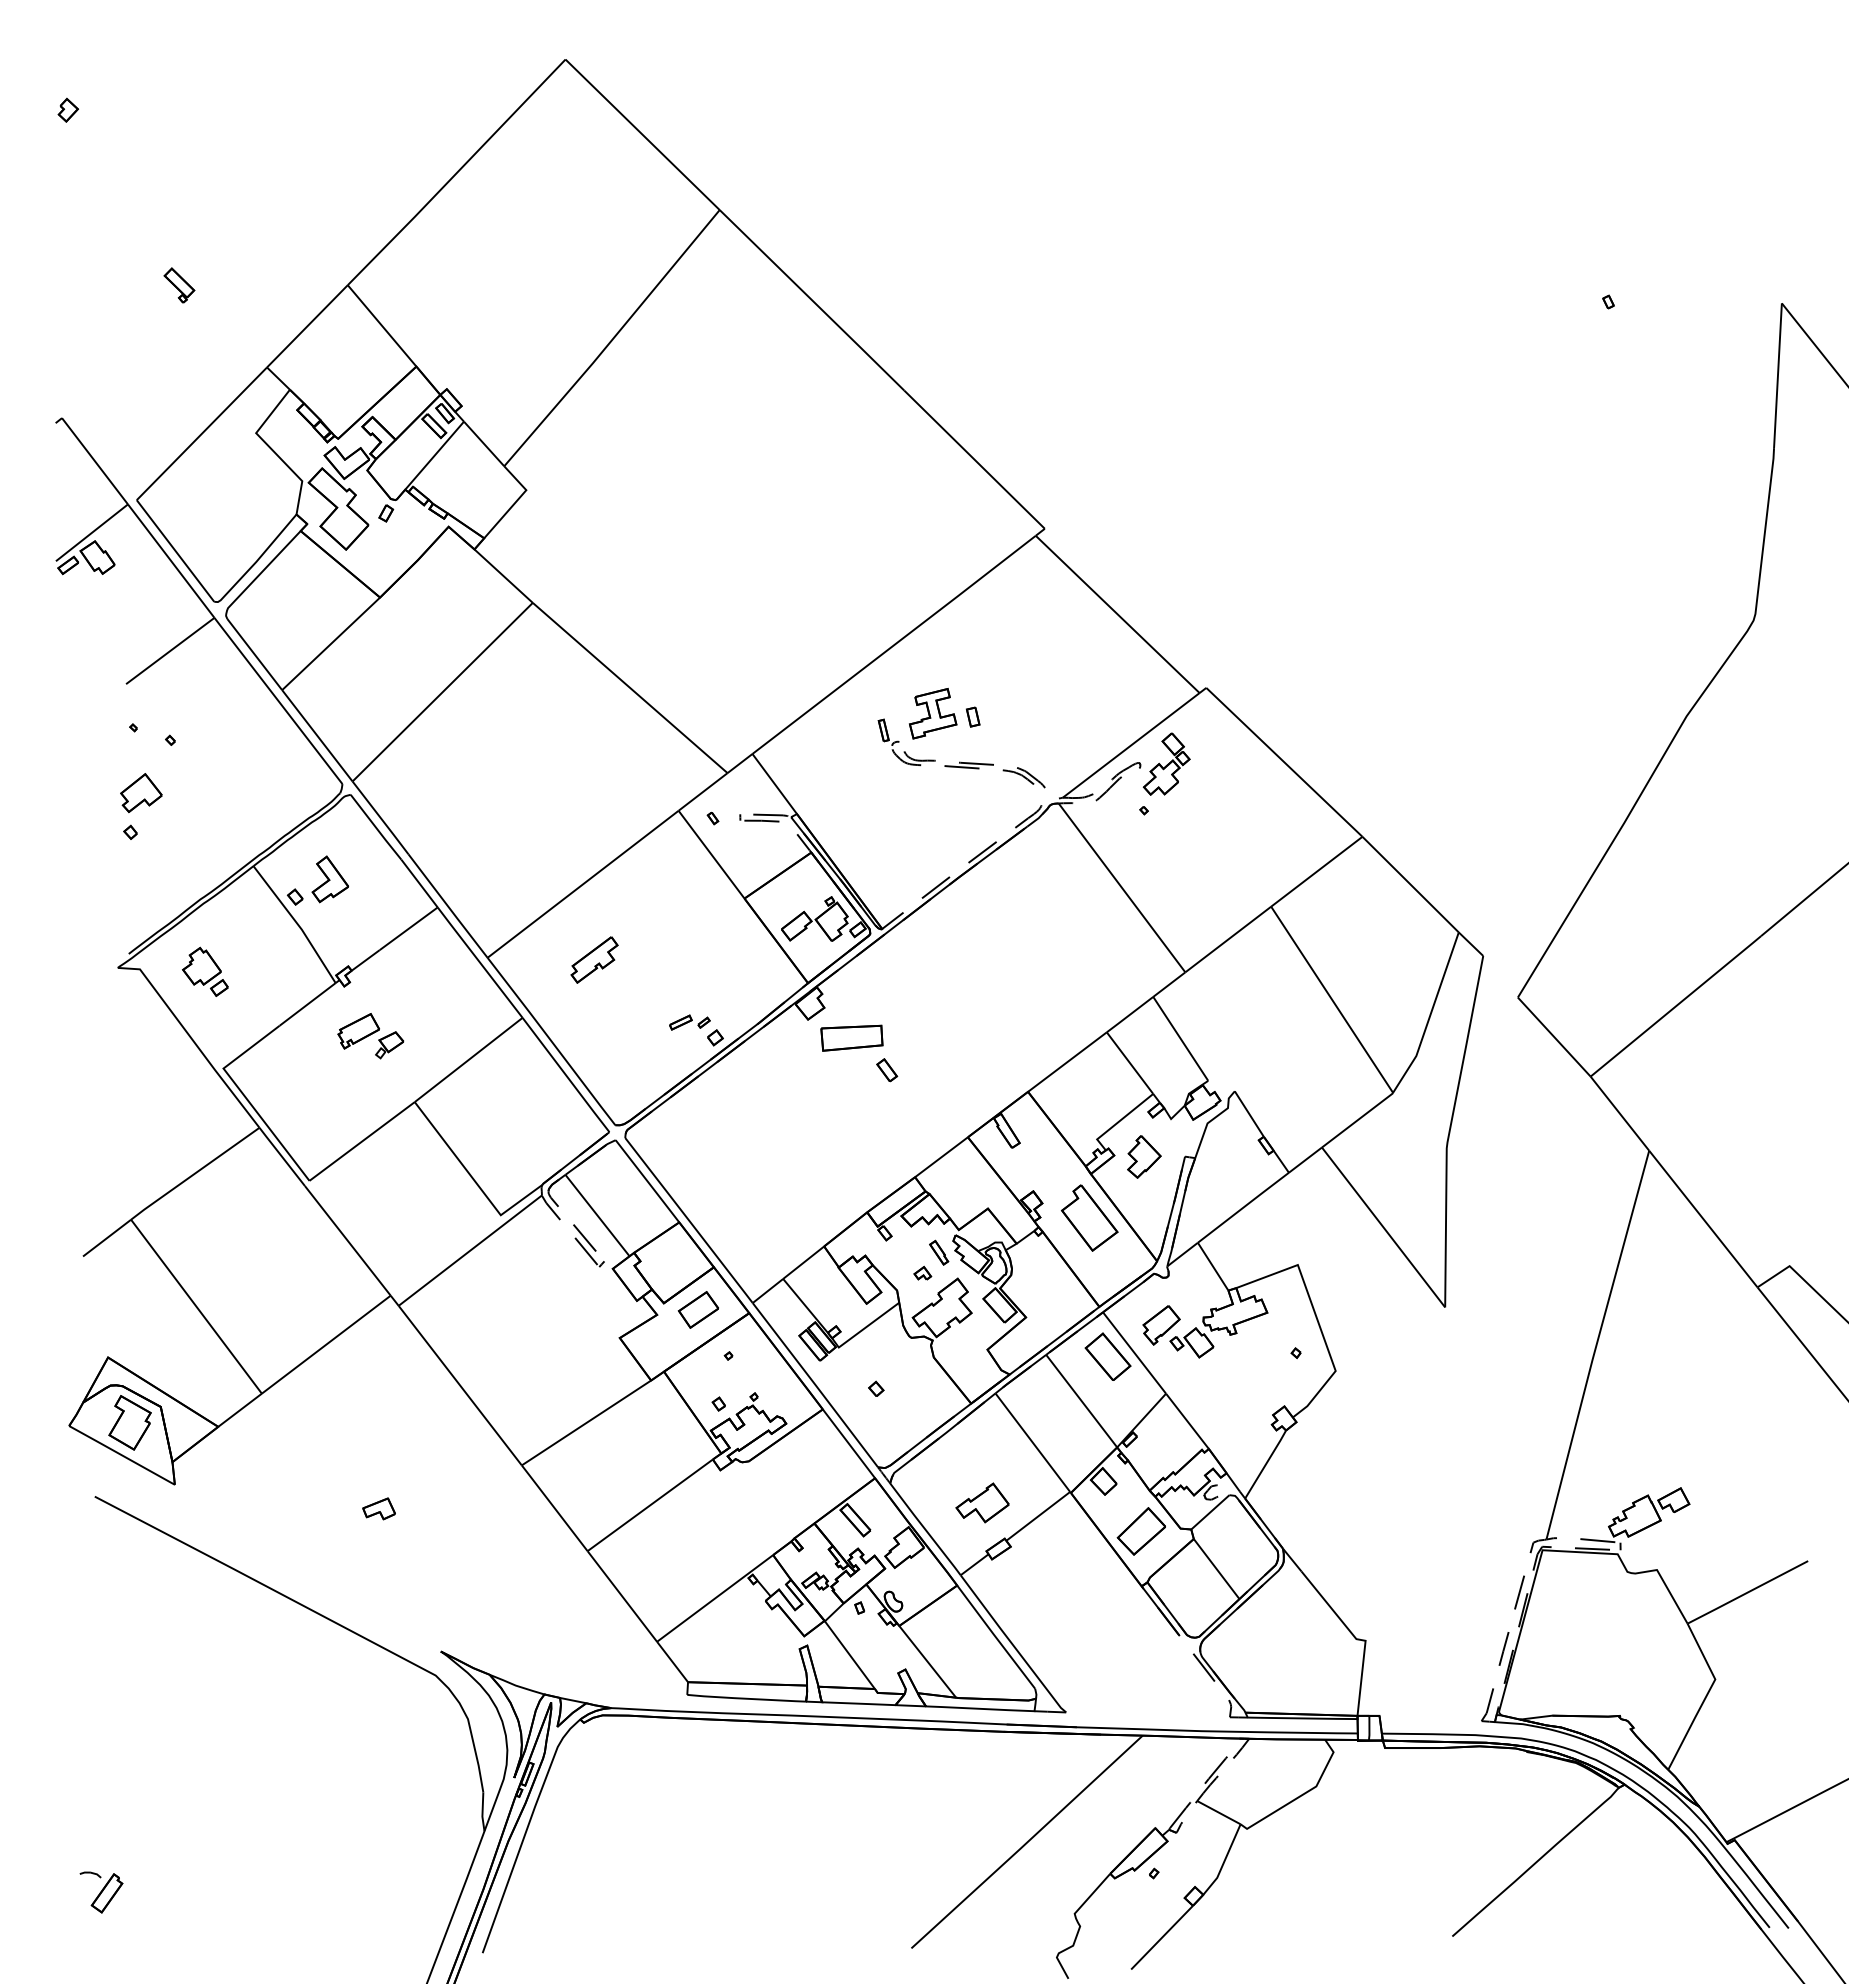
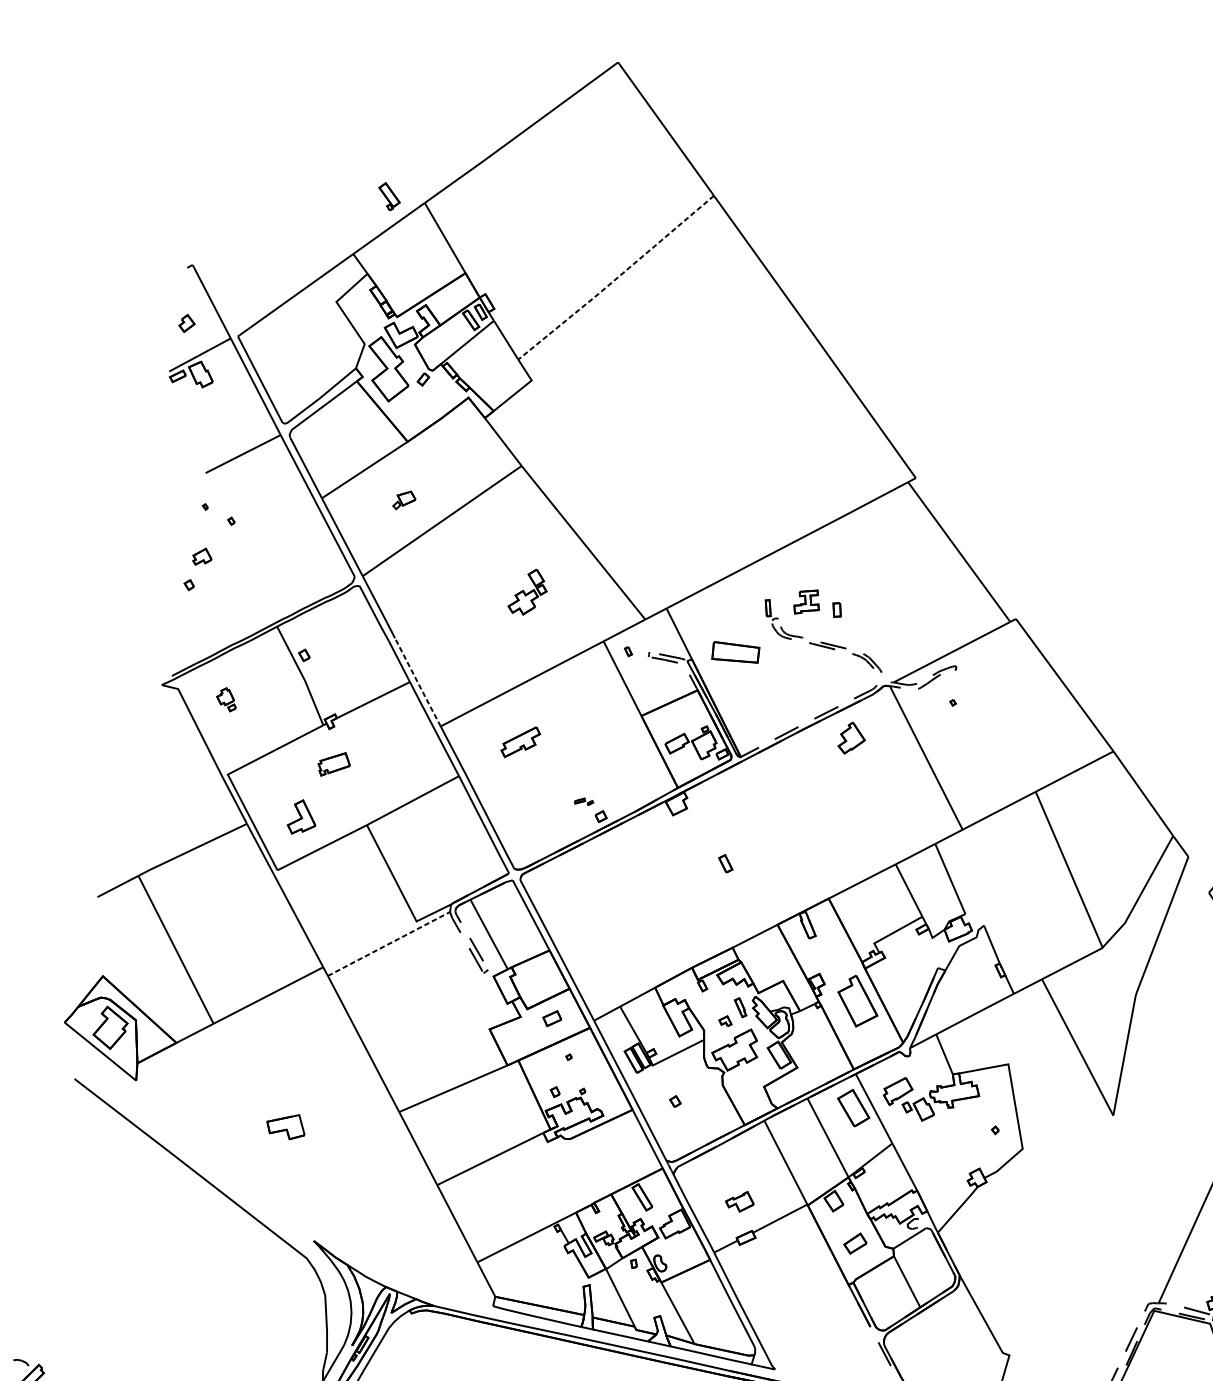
part: (67, 109) -> (186, 323), moved
part: (179, 285) -> (389, 196), moved
line: (612, 339) -> (616, 278), solid -> dashed
part: (933, 713) -> (807, 602), size x0.7
part: (1166, 763) -> (528, 591), moved
part: (141, 793) -> (202, 557), size x0.6
part: (329, 879) -> (302, 817), moved
line: (448, 906) -> (418, 682), solid -> dashed
part: (205, 971) -> (227, 699), size x0.6
part: (689, 1022) -> (583, 801), size x0.6
part: (851, 1037) -> (735, 652), moved
part: (389, 1045) -> (404, 500), moved
part: (1144, 1156) -> (852, 738), moved
line: (470, 1250) -> (389, 943), solid -> dashed
part: (697, 1309) -> (551, 1018), size x0.6
part: (982, 1502) -> (740, 1200), size x0.7
part: (378, 1508) -> (285, 1125), size x1.6
part: (1140, 1531) -> (854, 1243), size x0.6

